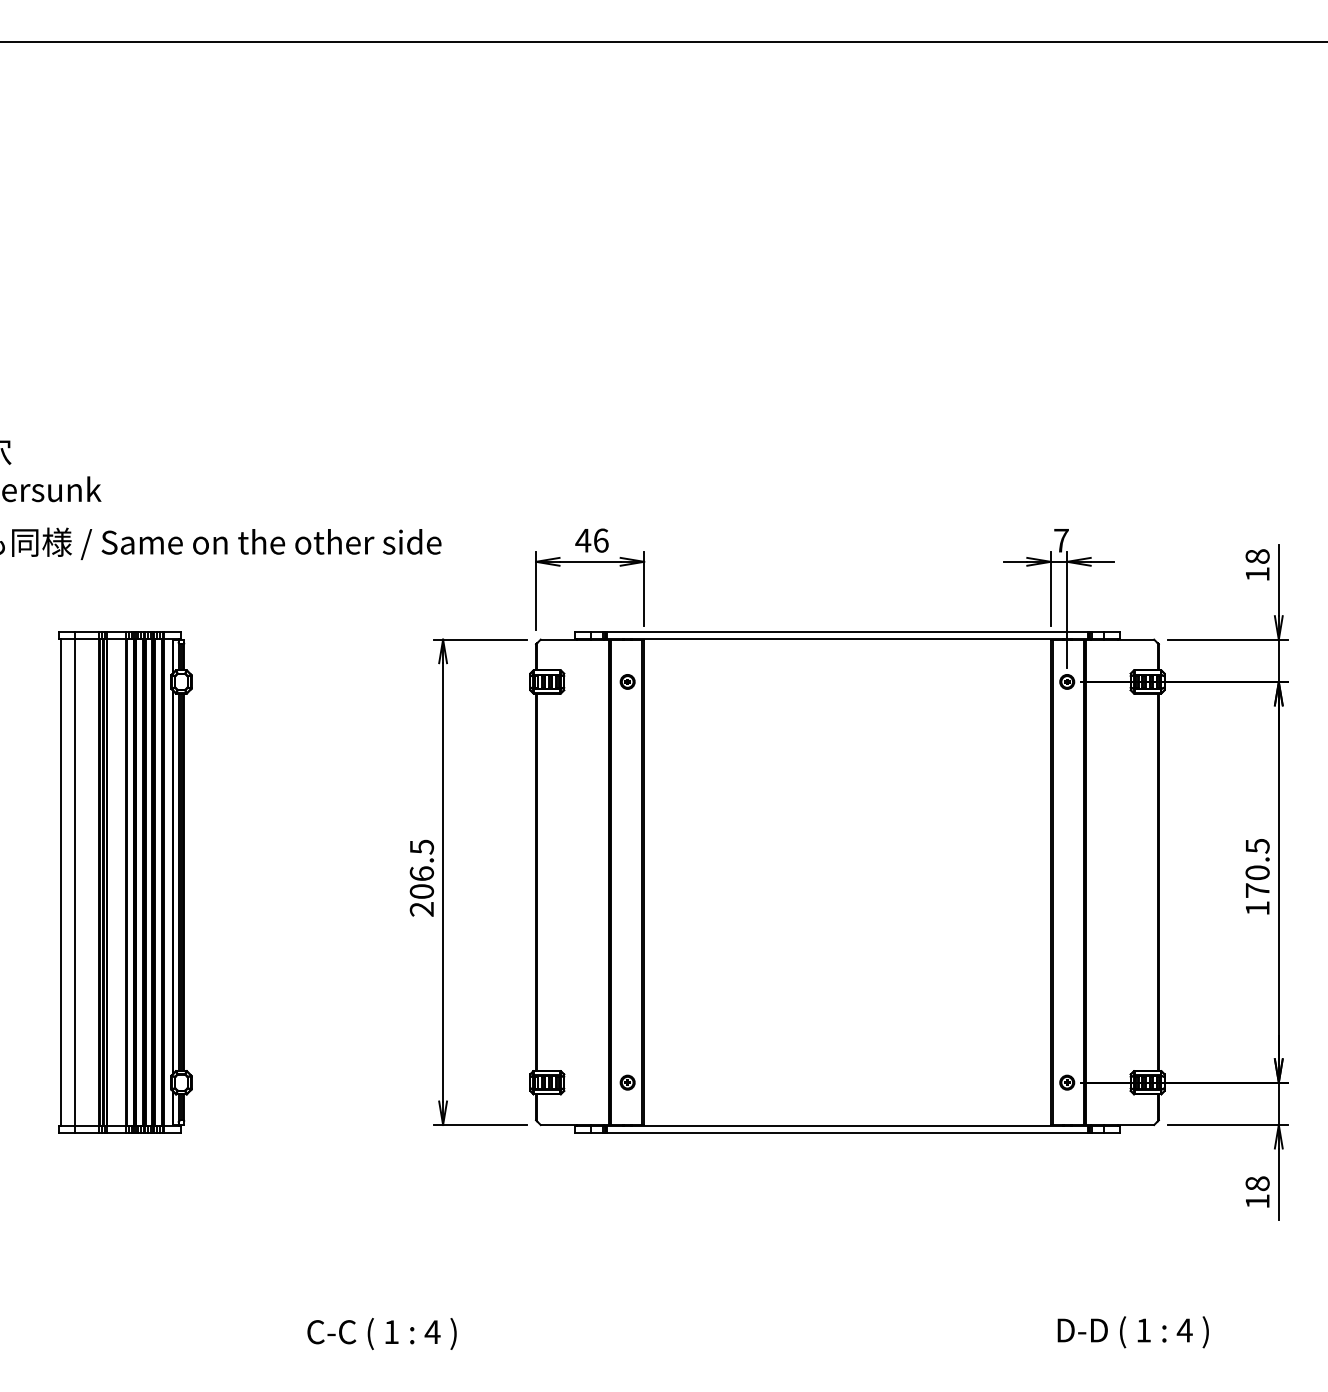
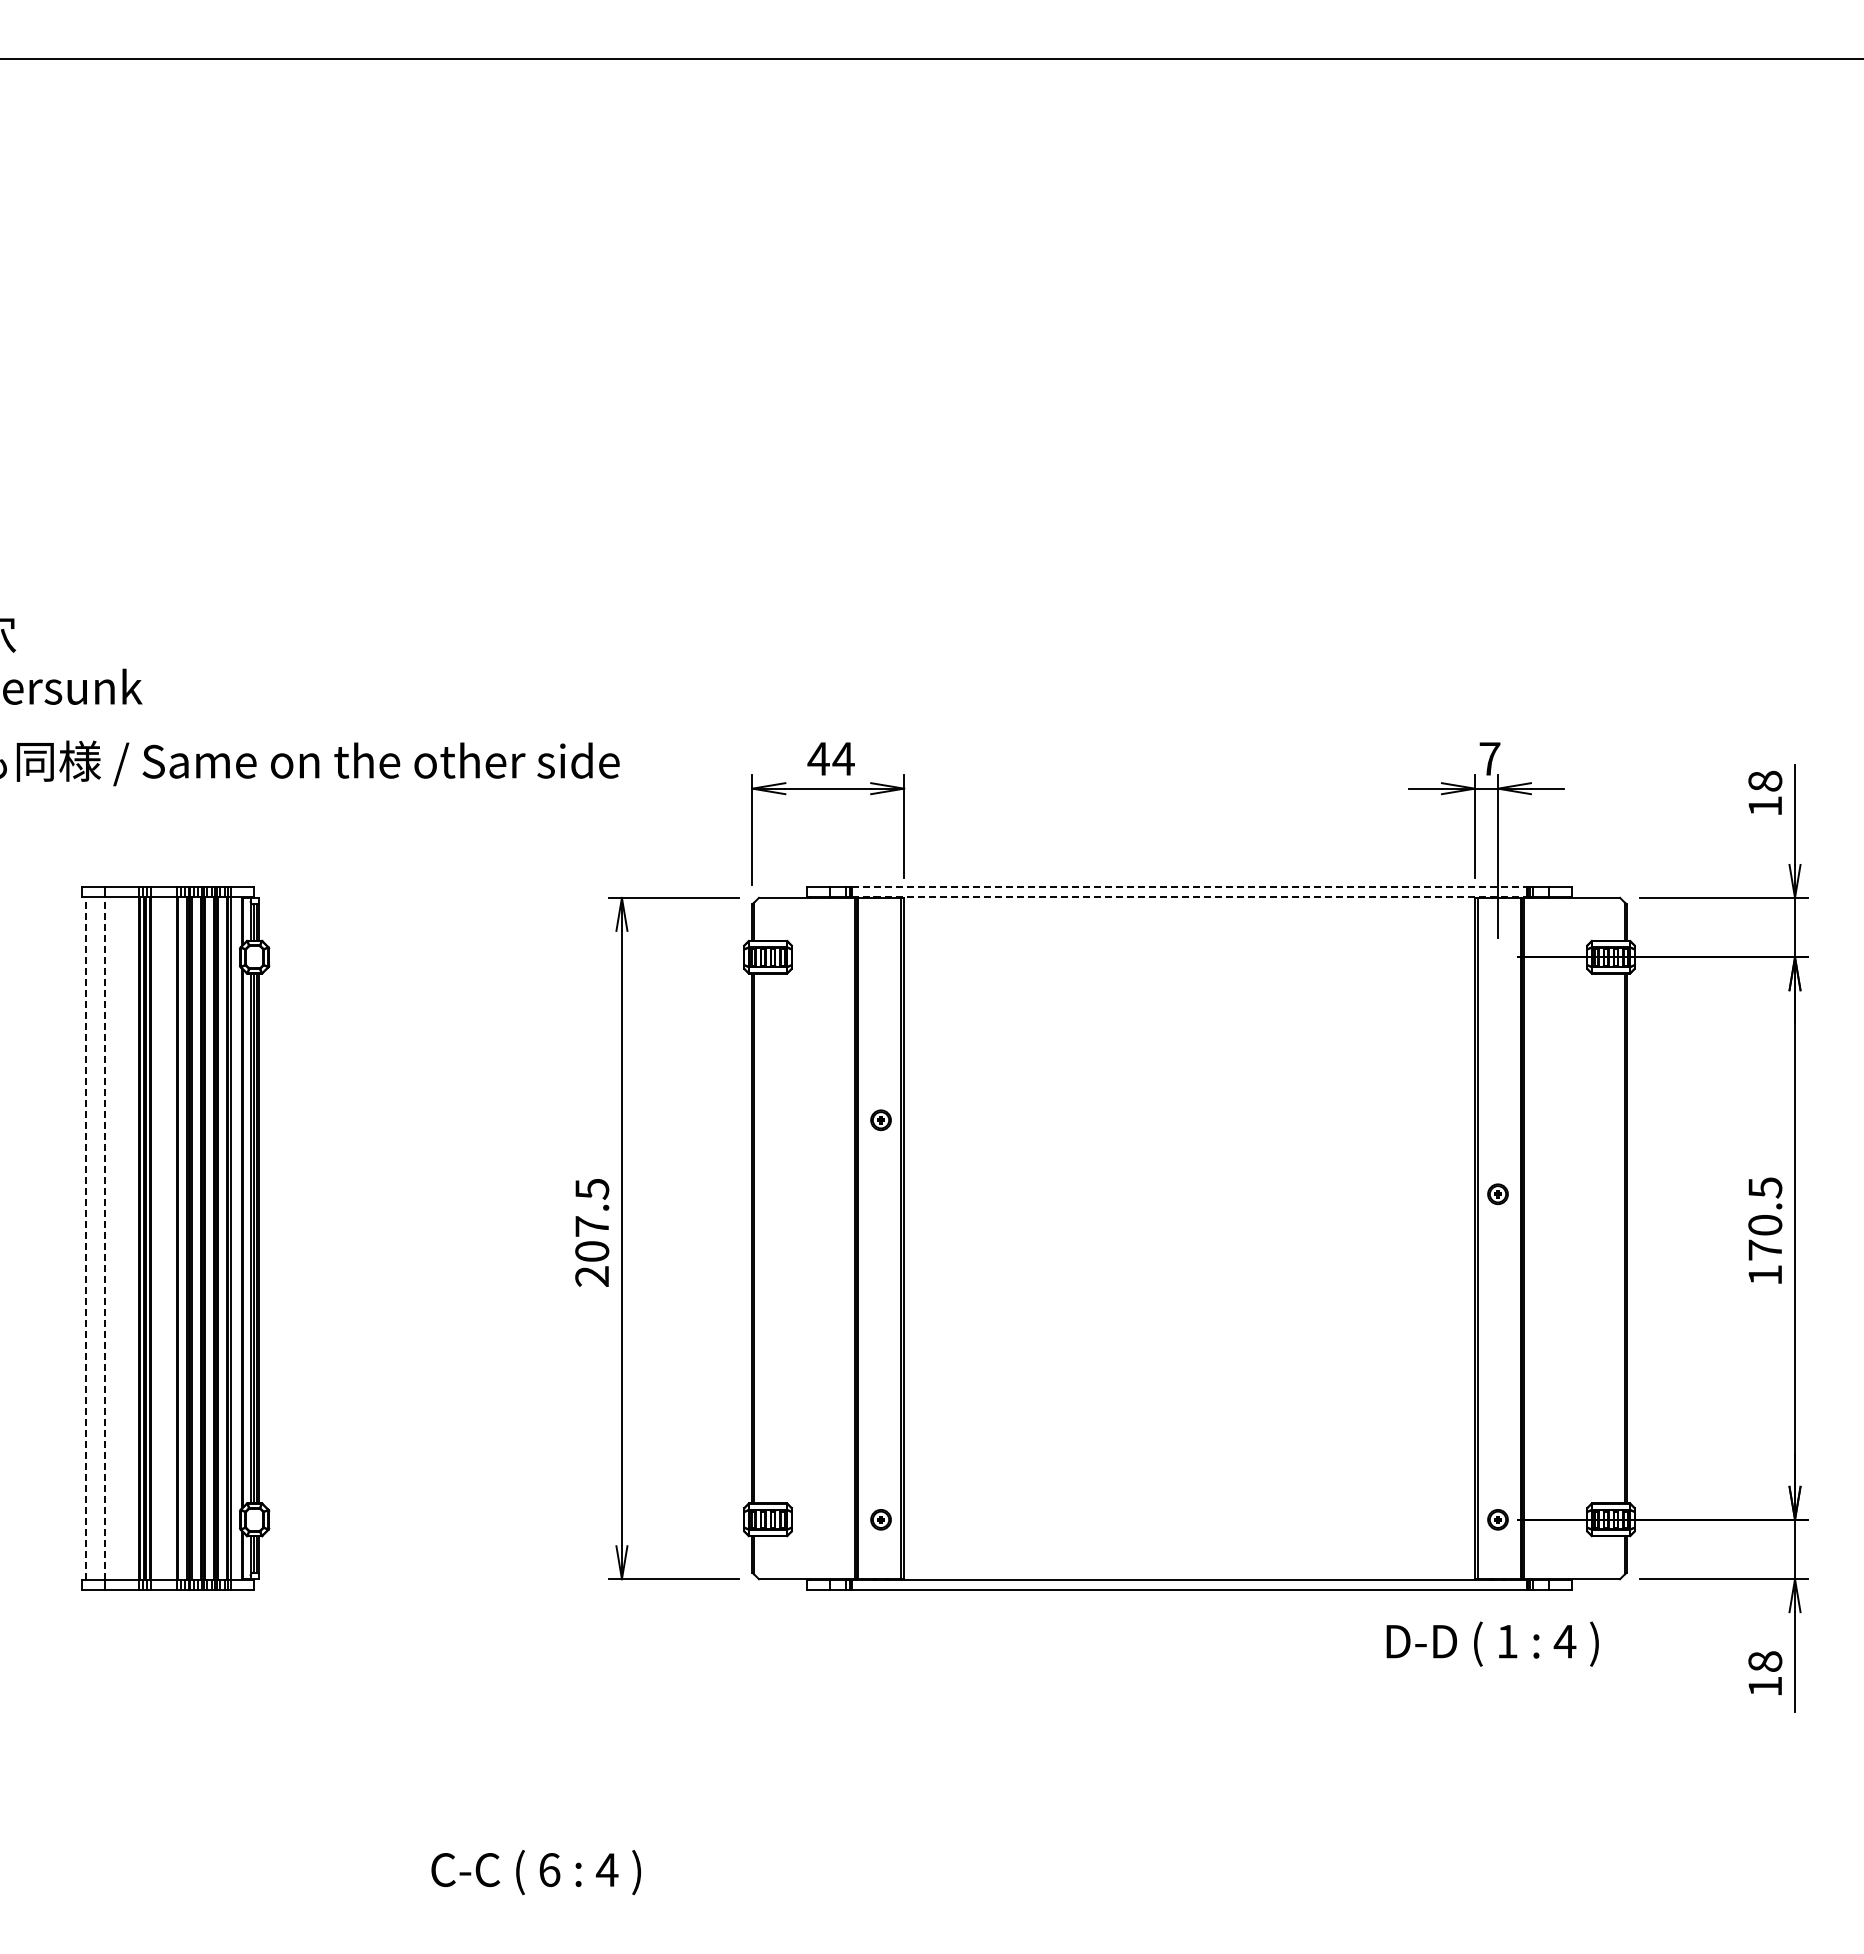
text: (600, 540) -> (843, 758), 46 -> 44
line: (848, 632) -> (1190, 887), solid -> dashed
line: (848, 639) -> (1190, 897), solid -> dashed
part: (627, 682) -> (880, 1120), moved
part: (1066, 682) -> (1497, 1194), moved
text: (422, 873) -> (592, 1226), 206.5 -> 207.5
line: (60, 882) -> (85, 1238), solid -> dashed
line: (75, 882) -> (105, 1238), solid -> dashed
text: (1133, 1331) -> (1492, 1643), moved
text: (391, 1332) -> (549, 1870), 1 -> 6

